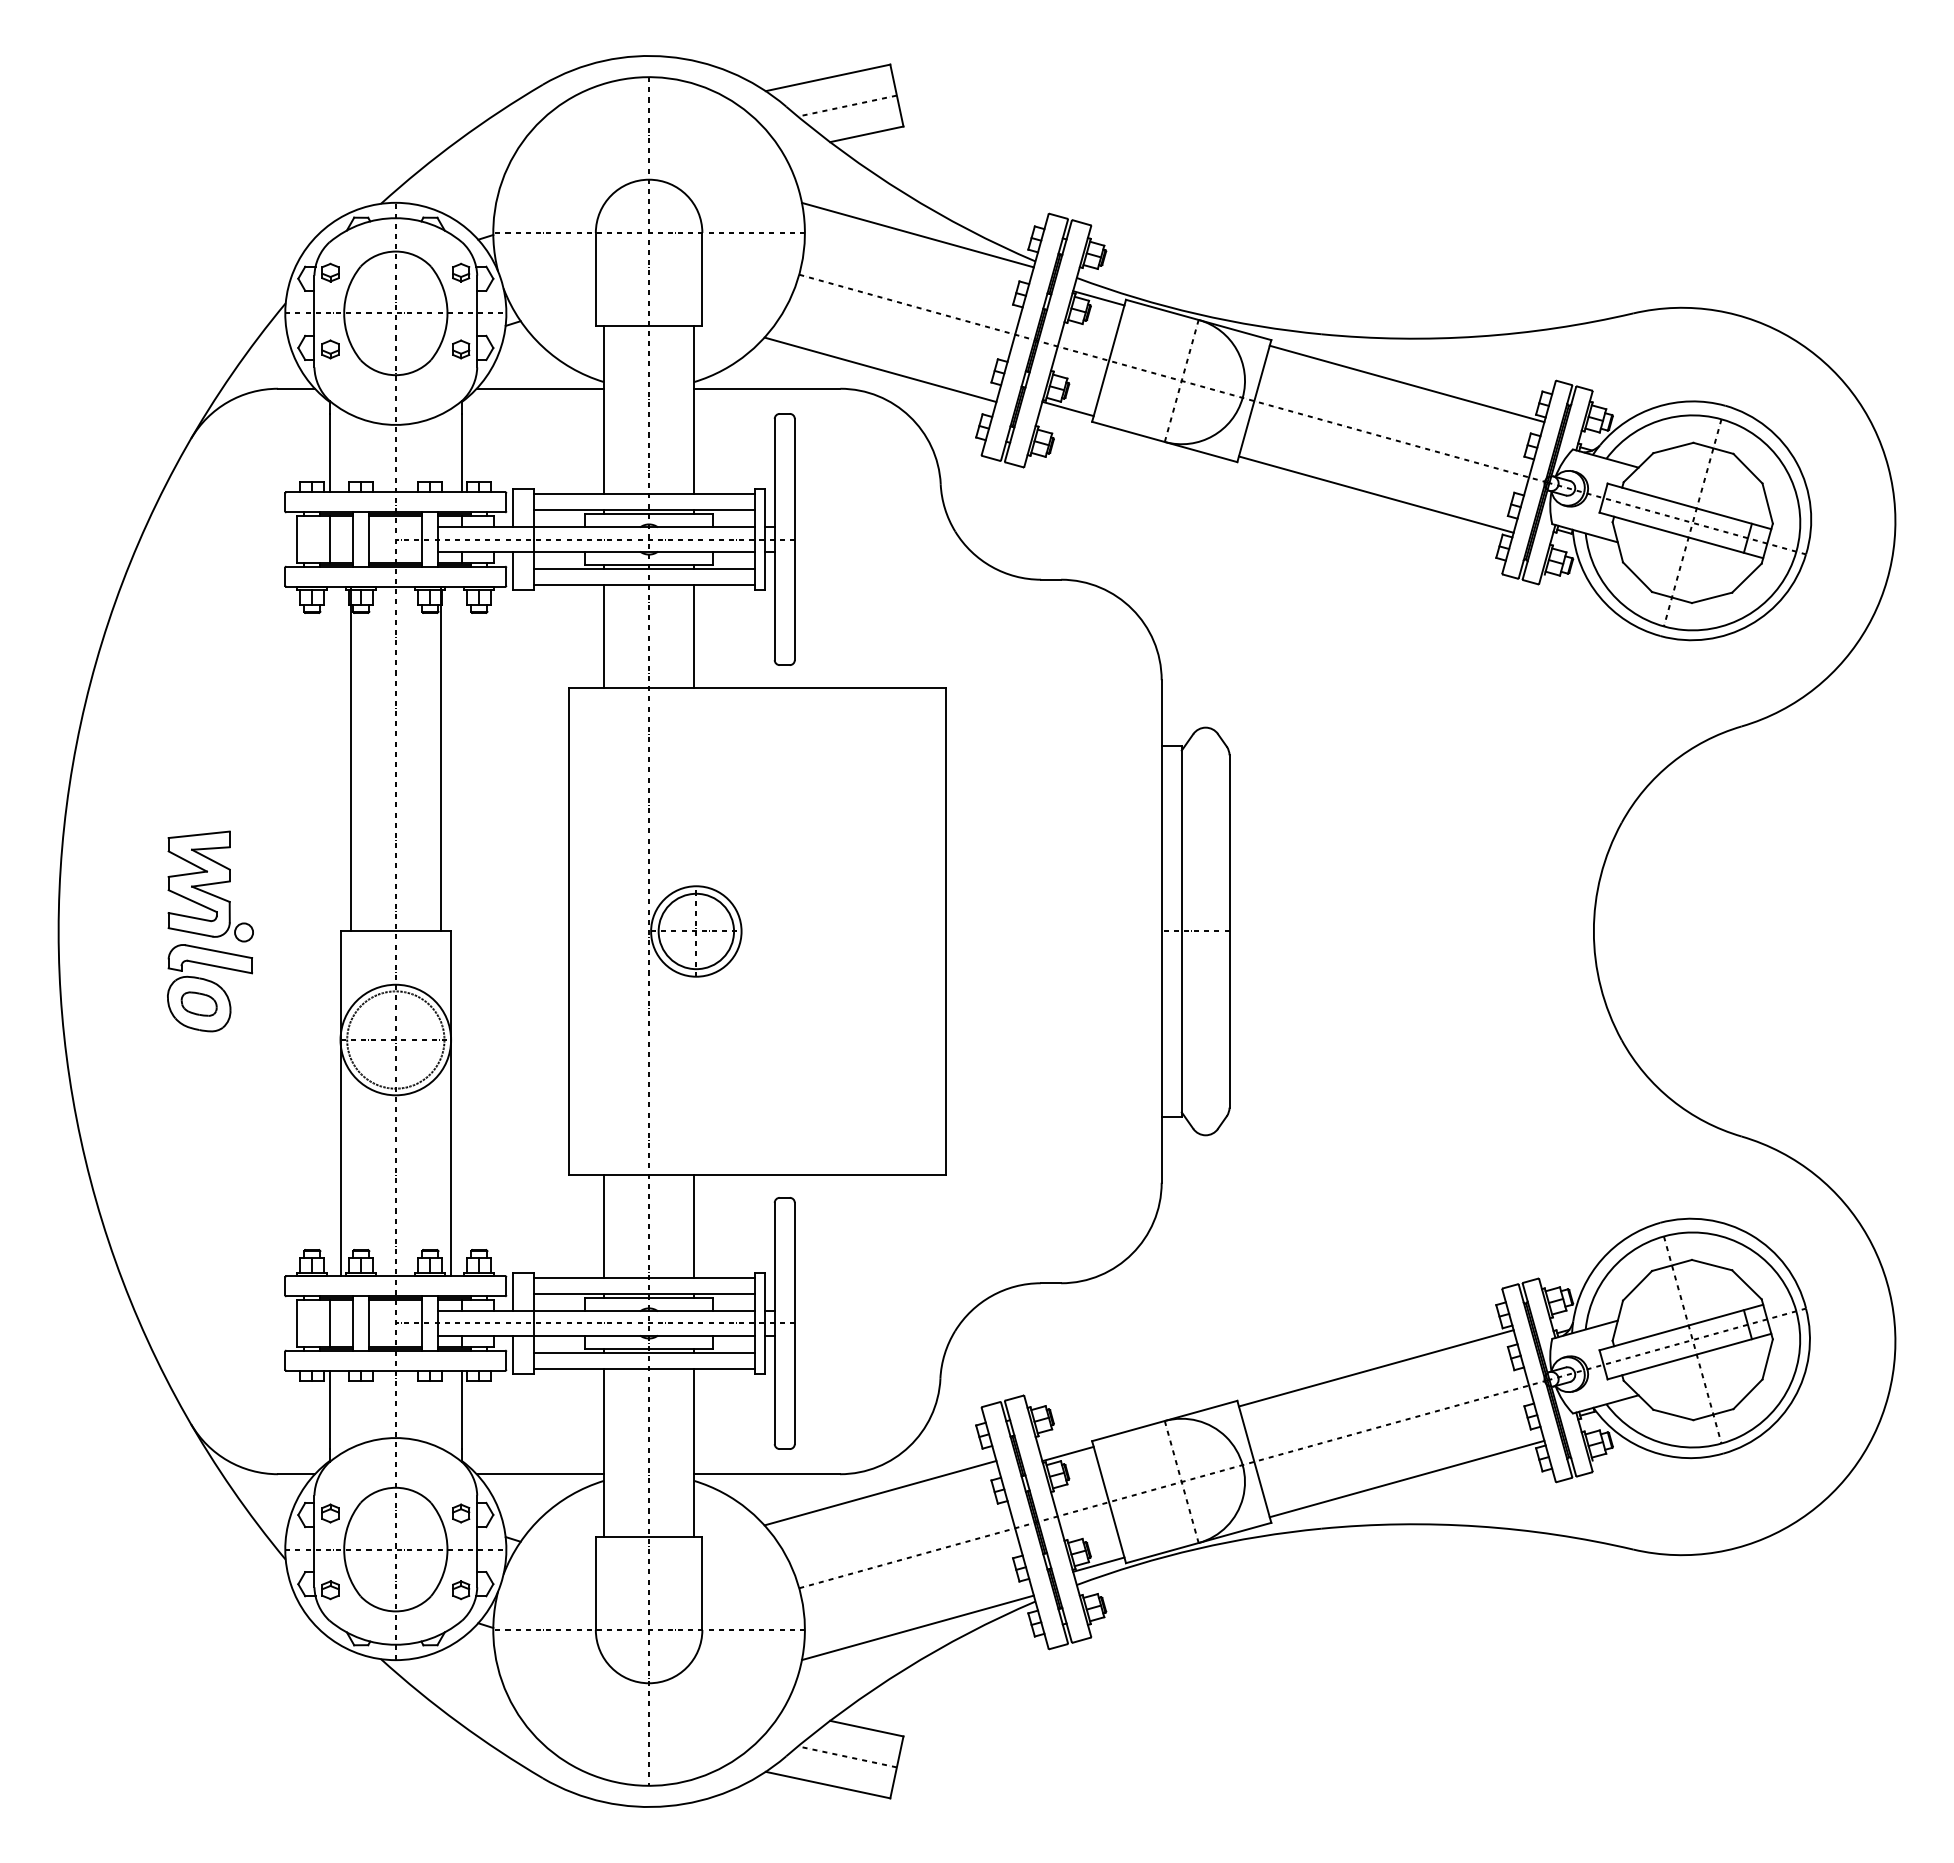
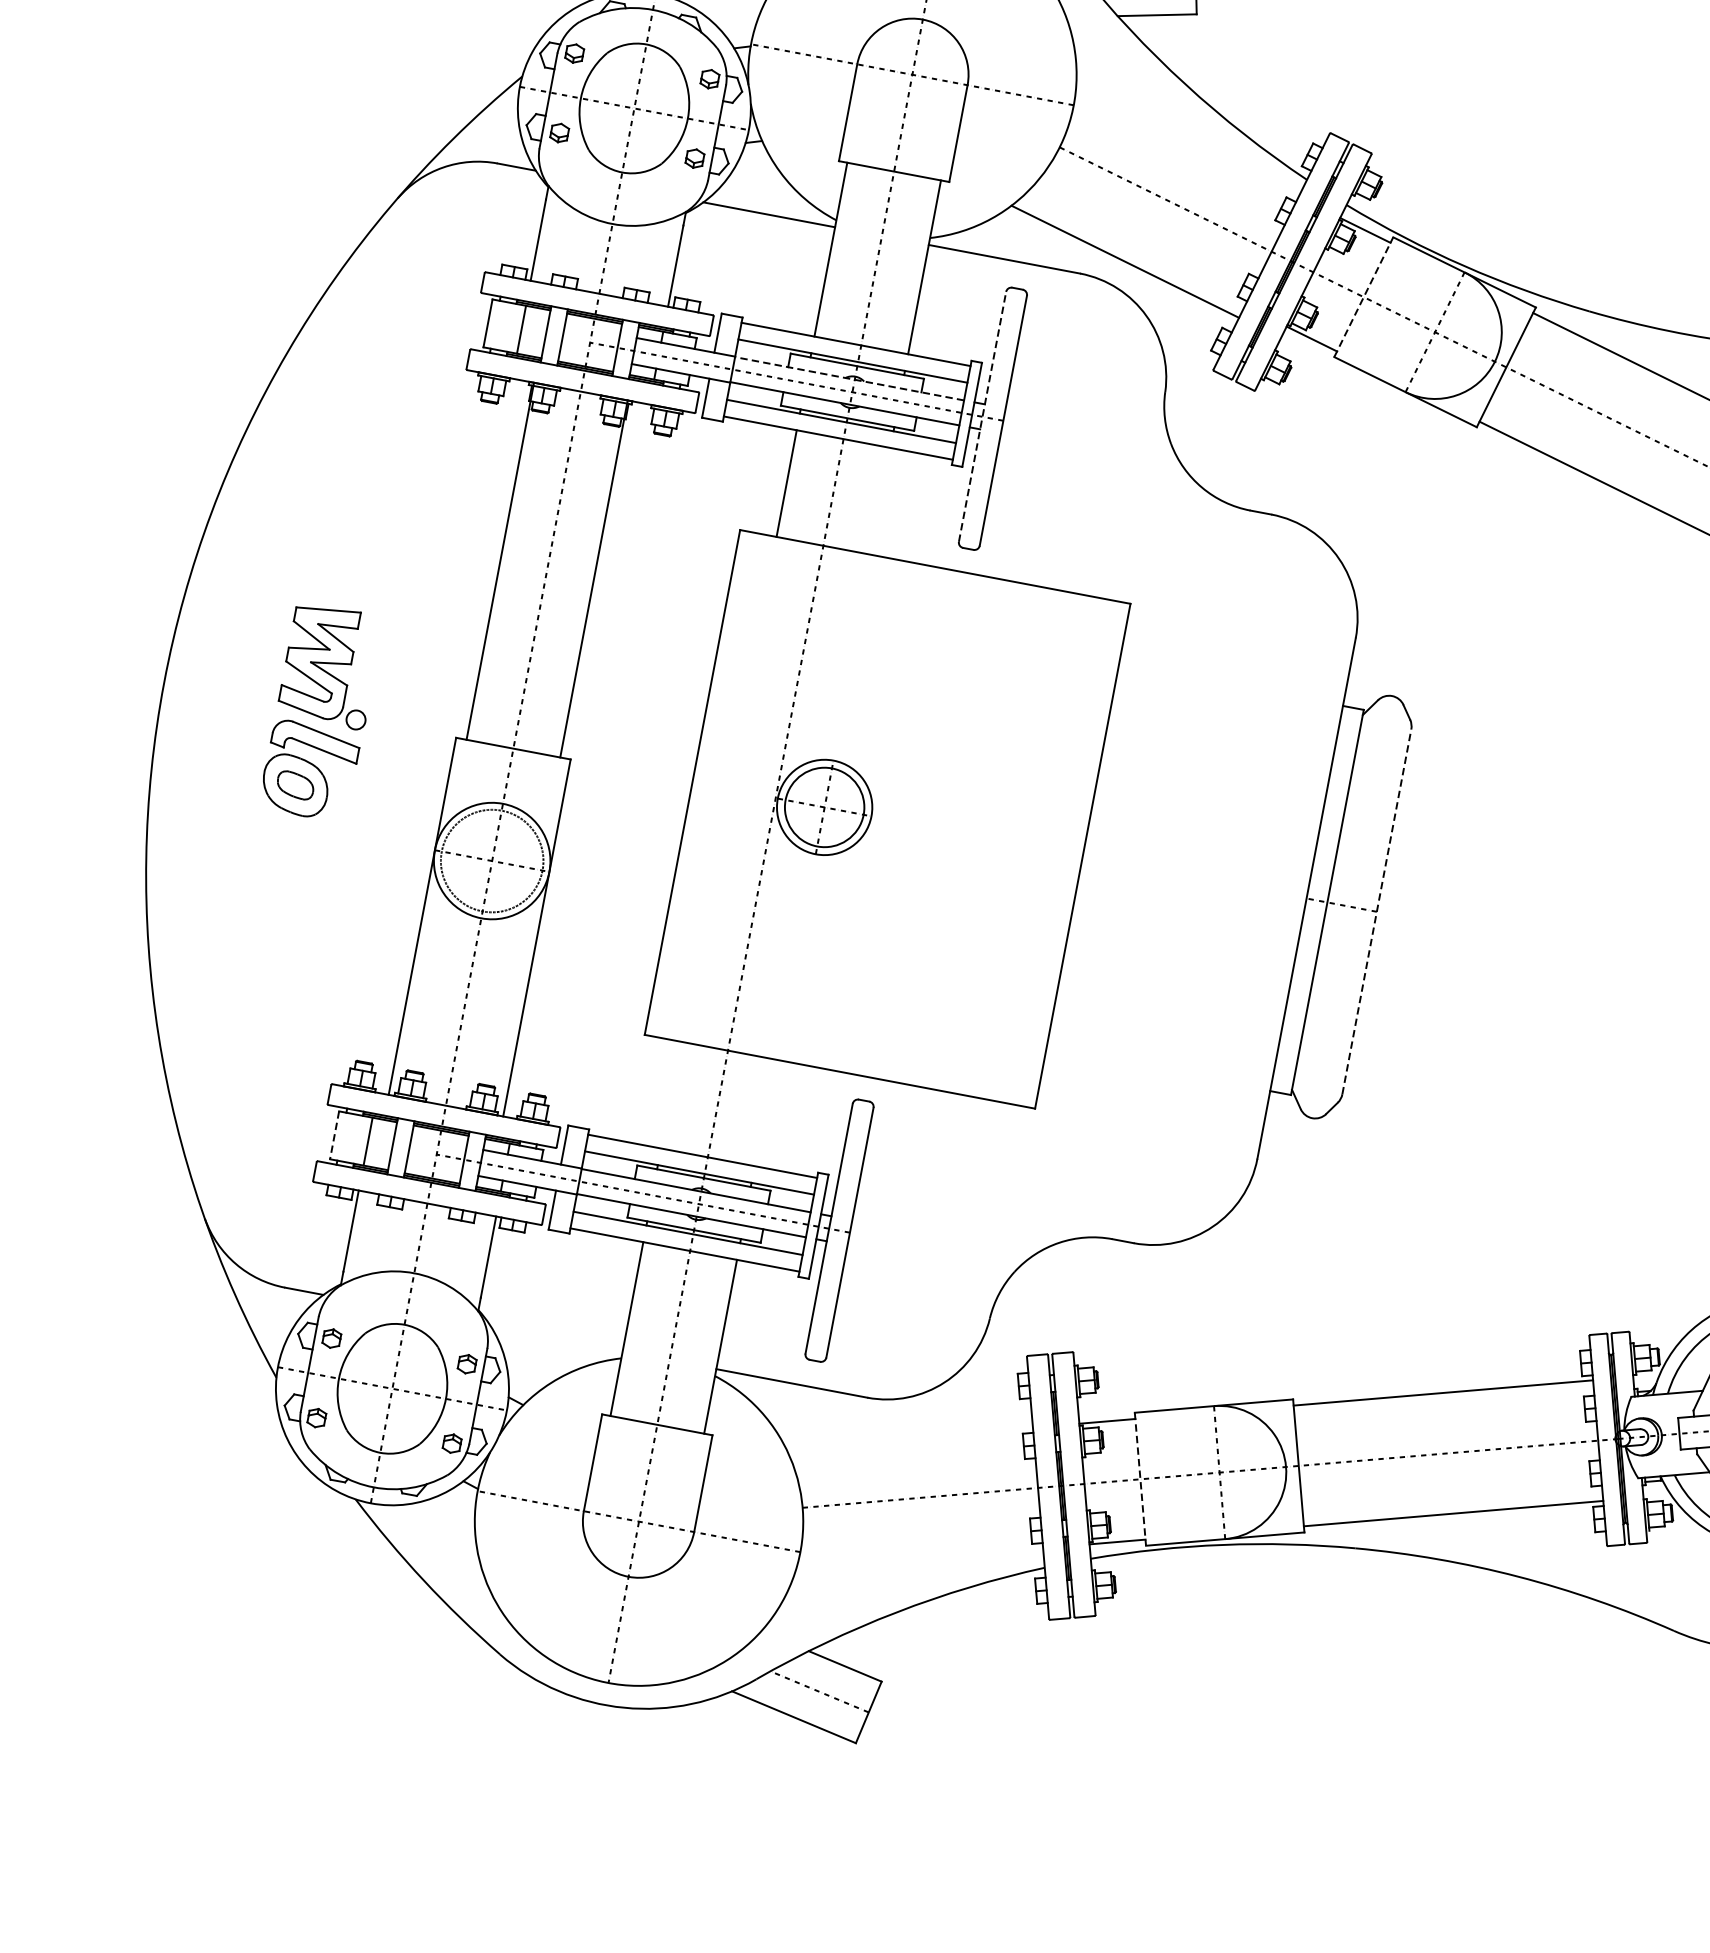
line: (917, 234) -> (1190, 128), removed
line: (1109, 360) -> (1364, 296), solid -> dashed
line: (644, 527) -> (850, 378), solid -> dashed
line: (774, 539) -> (982, 416), solid -> dashed
line: (694, 635) -> (880, 500), removed
line: (1229, 931) -> (1376, 911), solid -> dashed
line: (603, 1226) -> (670, 1094), removed
line: (694, 1226) -> (765, 1112), removed
line: (297, 1323) -> (334, 1135), solid -> dashed
line: (539, 1474) -> (555, 1339), removed
line: (880, 1492) -> (905, 1424), removed
line: (1109, 1502) -> (1140, 1479), solid -> dashed
line: (917, 1627) -> (917, 1571), removed

